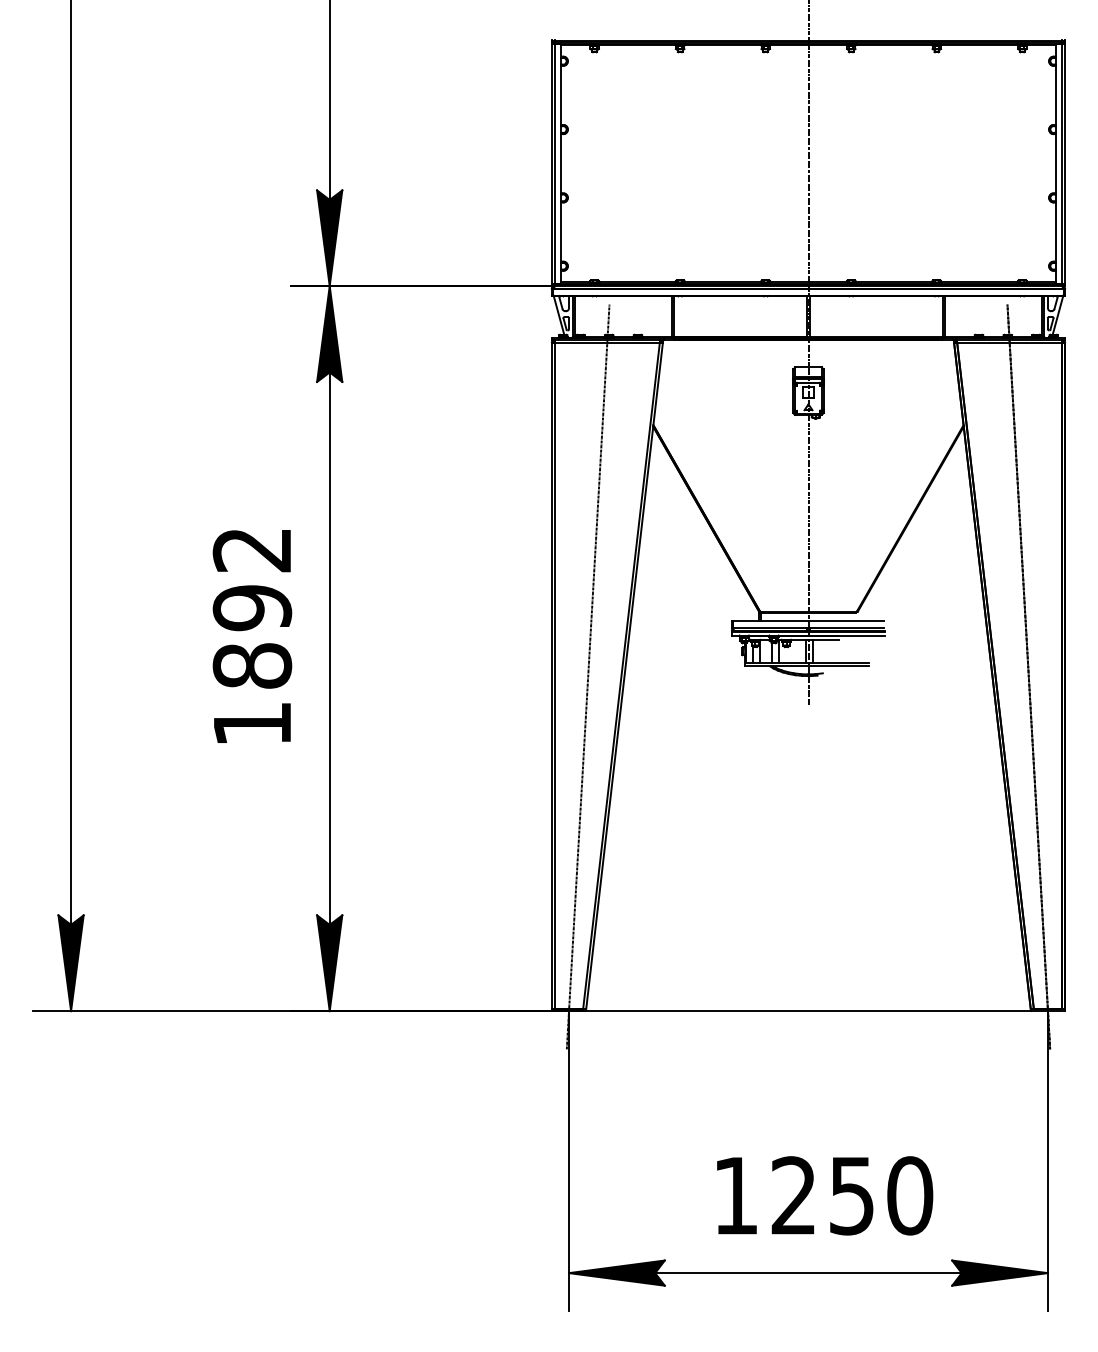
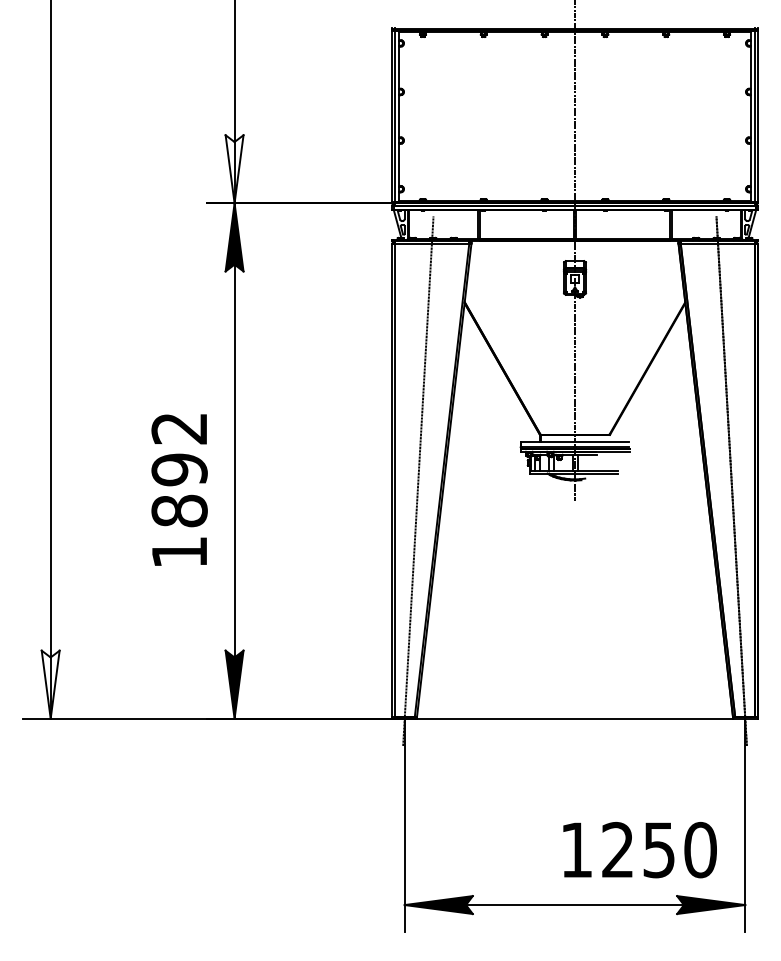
fill: (329, 238) -> (234, 169), removed
text: (252, 636) -> (179, 490), moved
fill: (70, 963) -> (50, 684), removed
text: (825, 1195) -> (640, 849), moved

